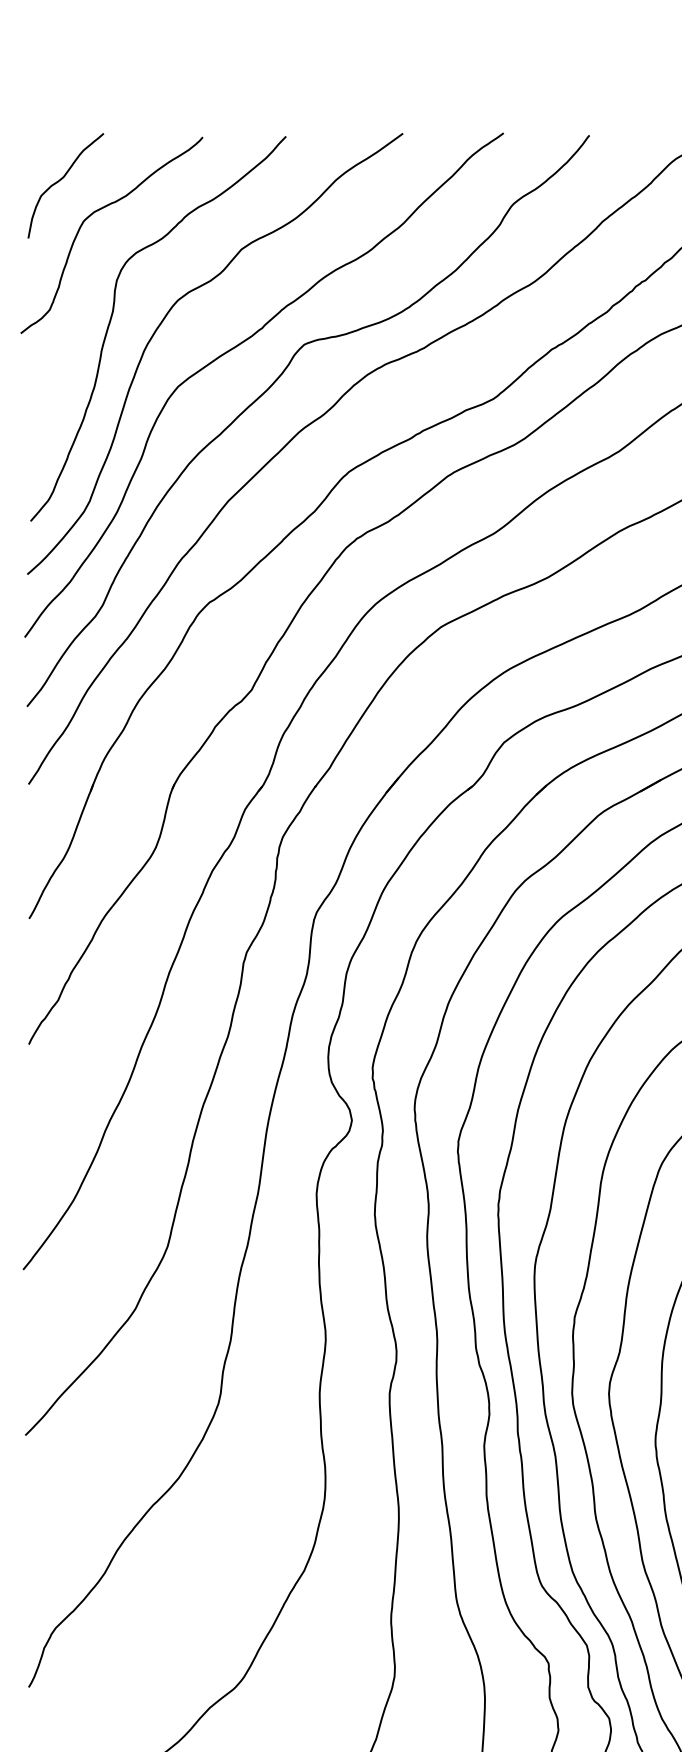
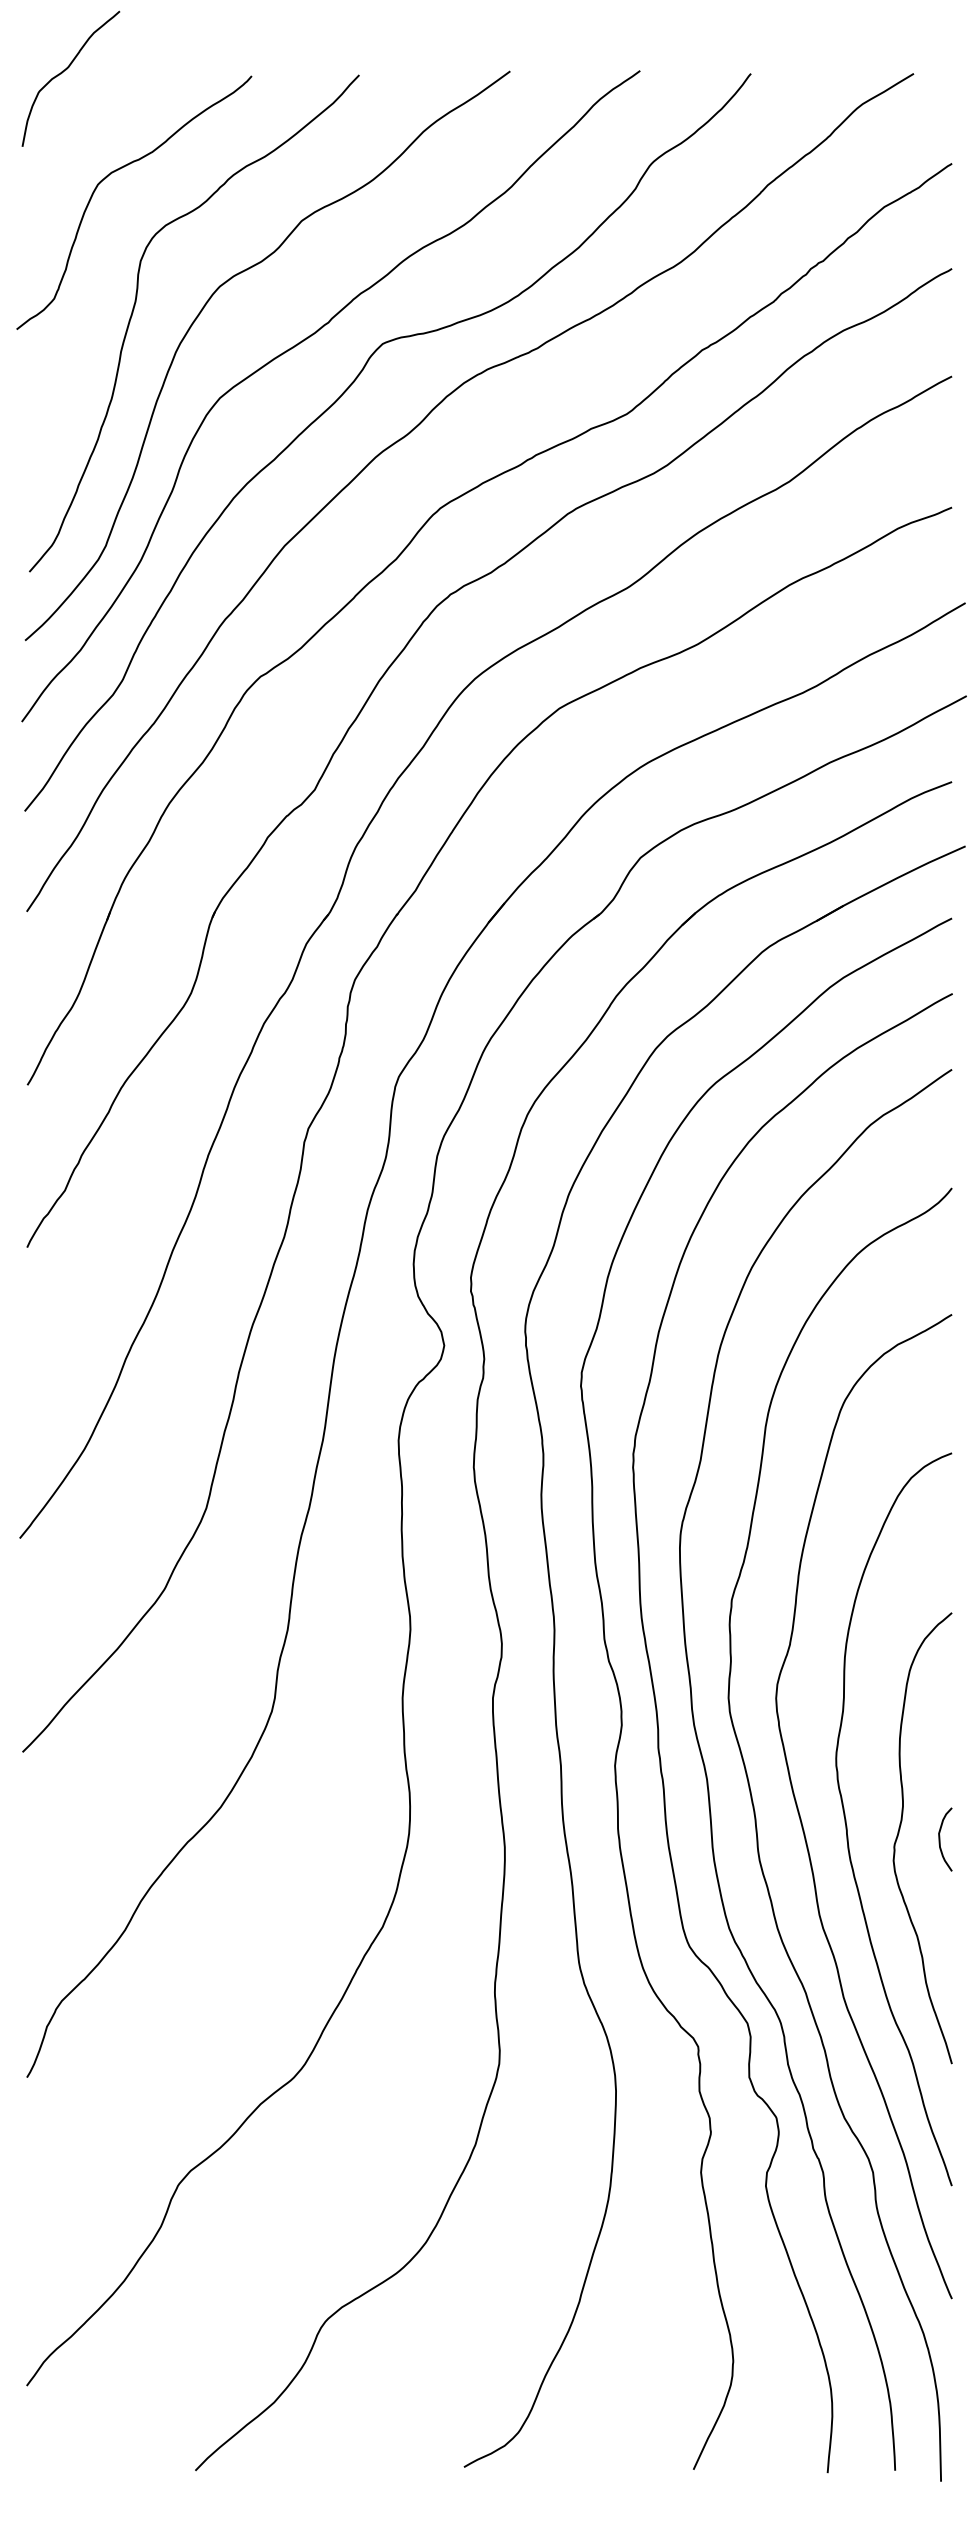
curve: (62, 179) -> (66, 70), moved

